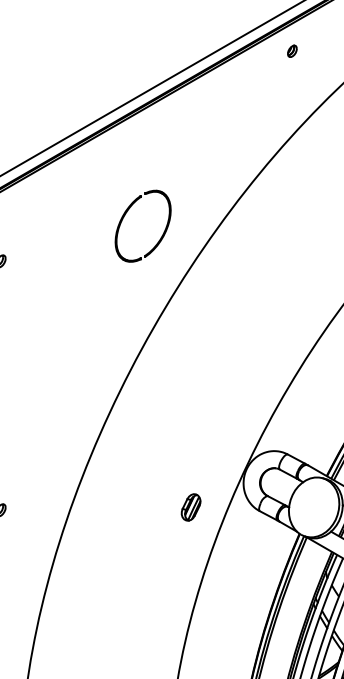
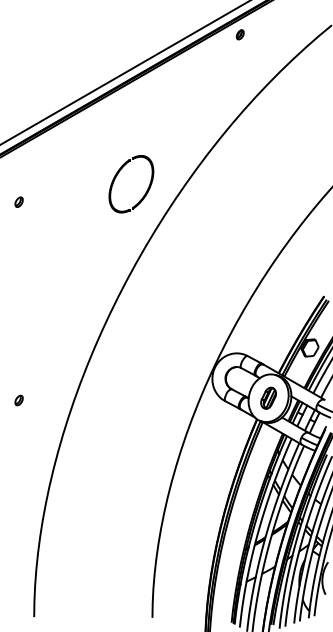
part: (291, 50) -> (239, 34), moved
part: (160, 236) -> (145, 192), moved
part: (190, 506) -> (268, 397), moved

